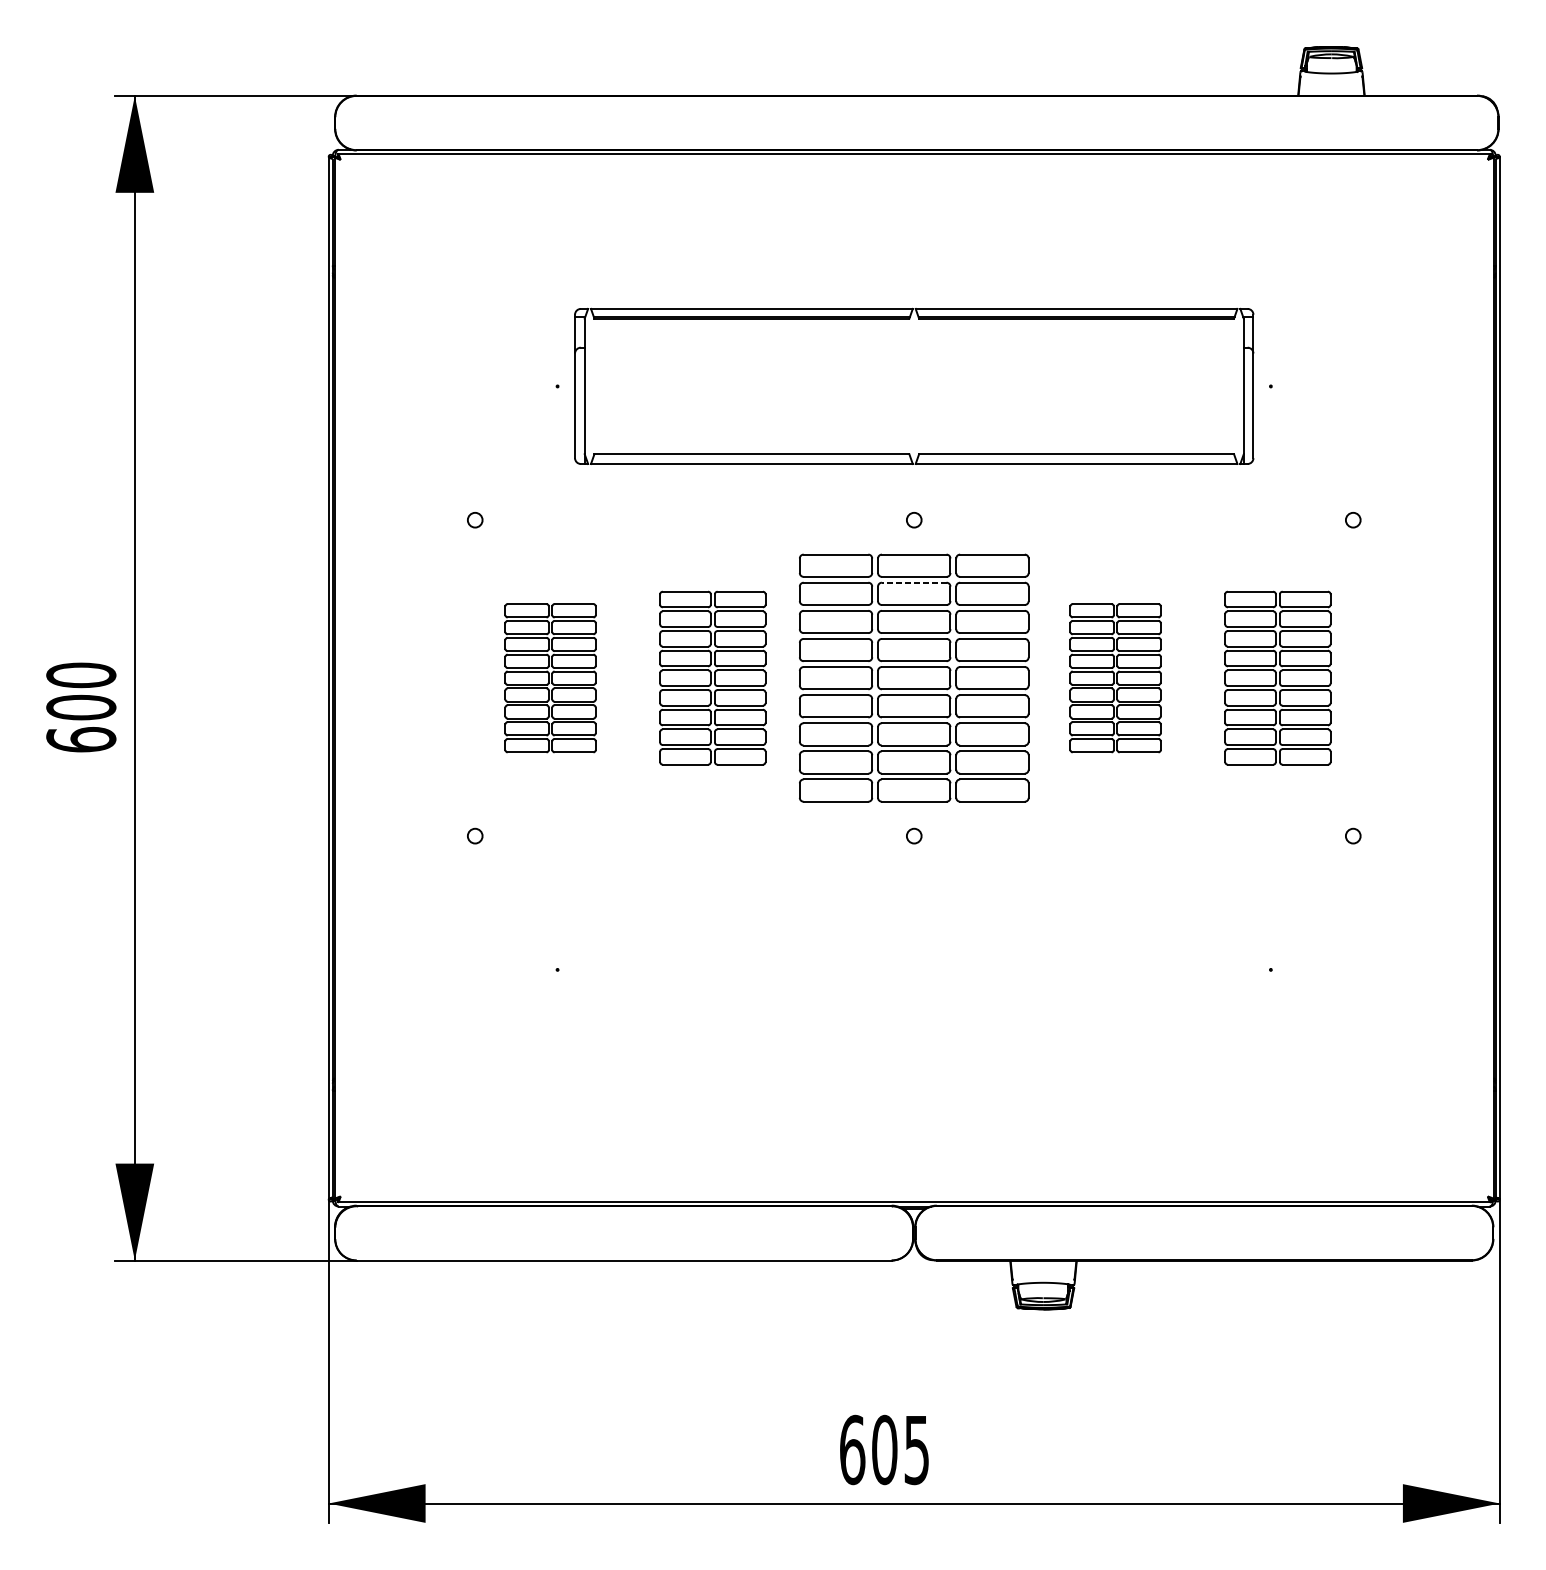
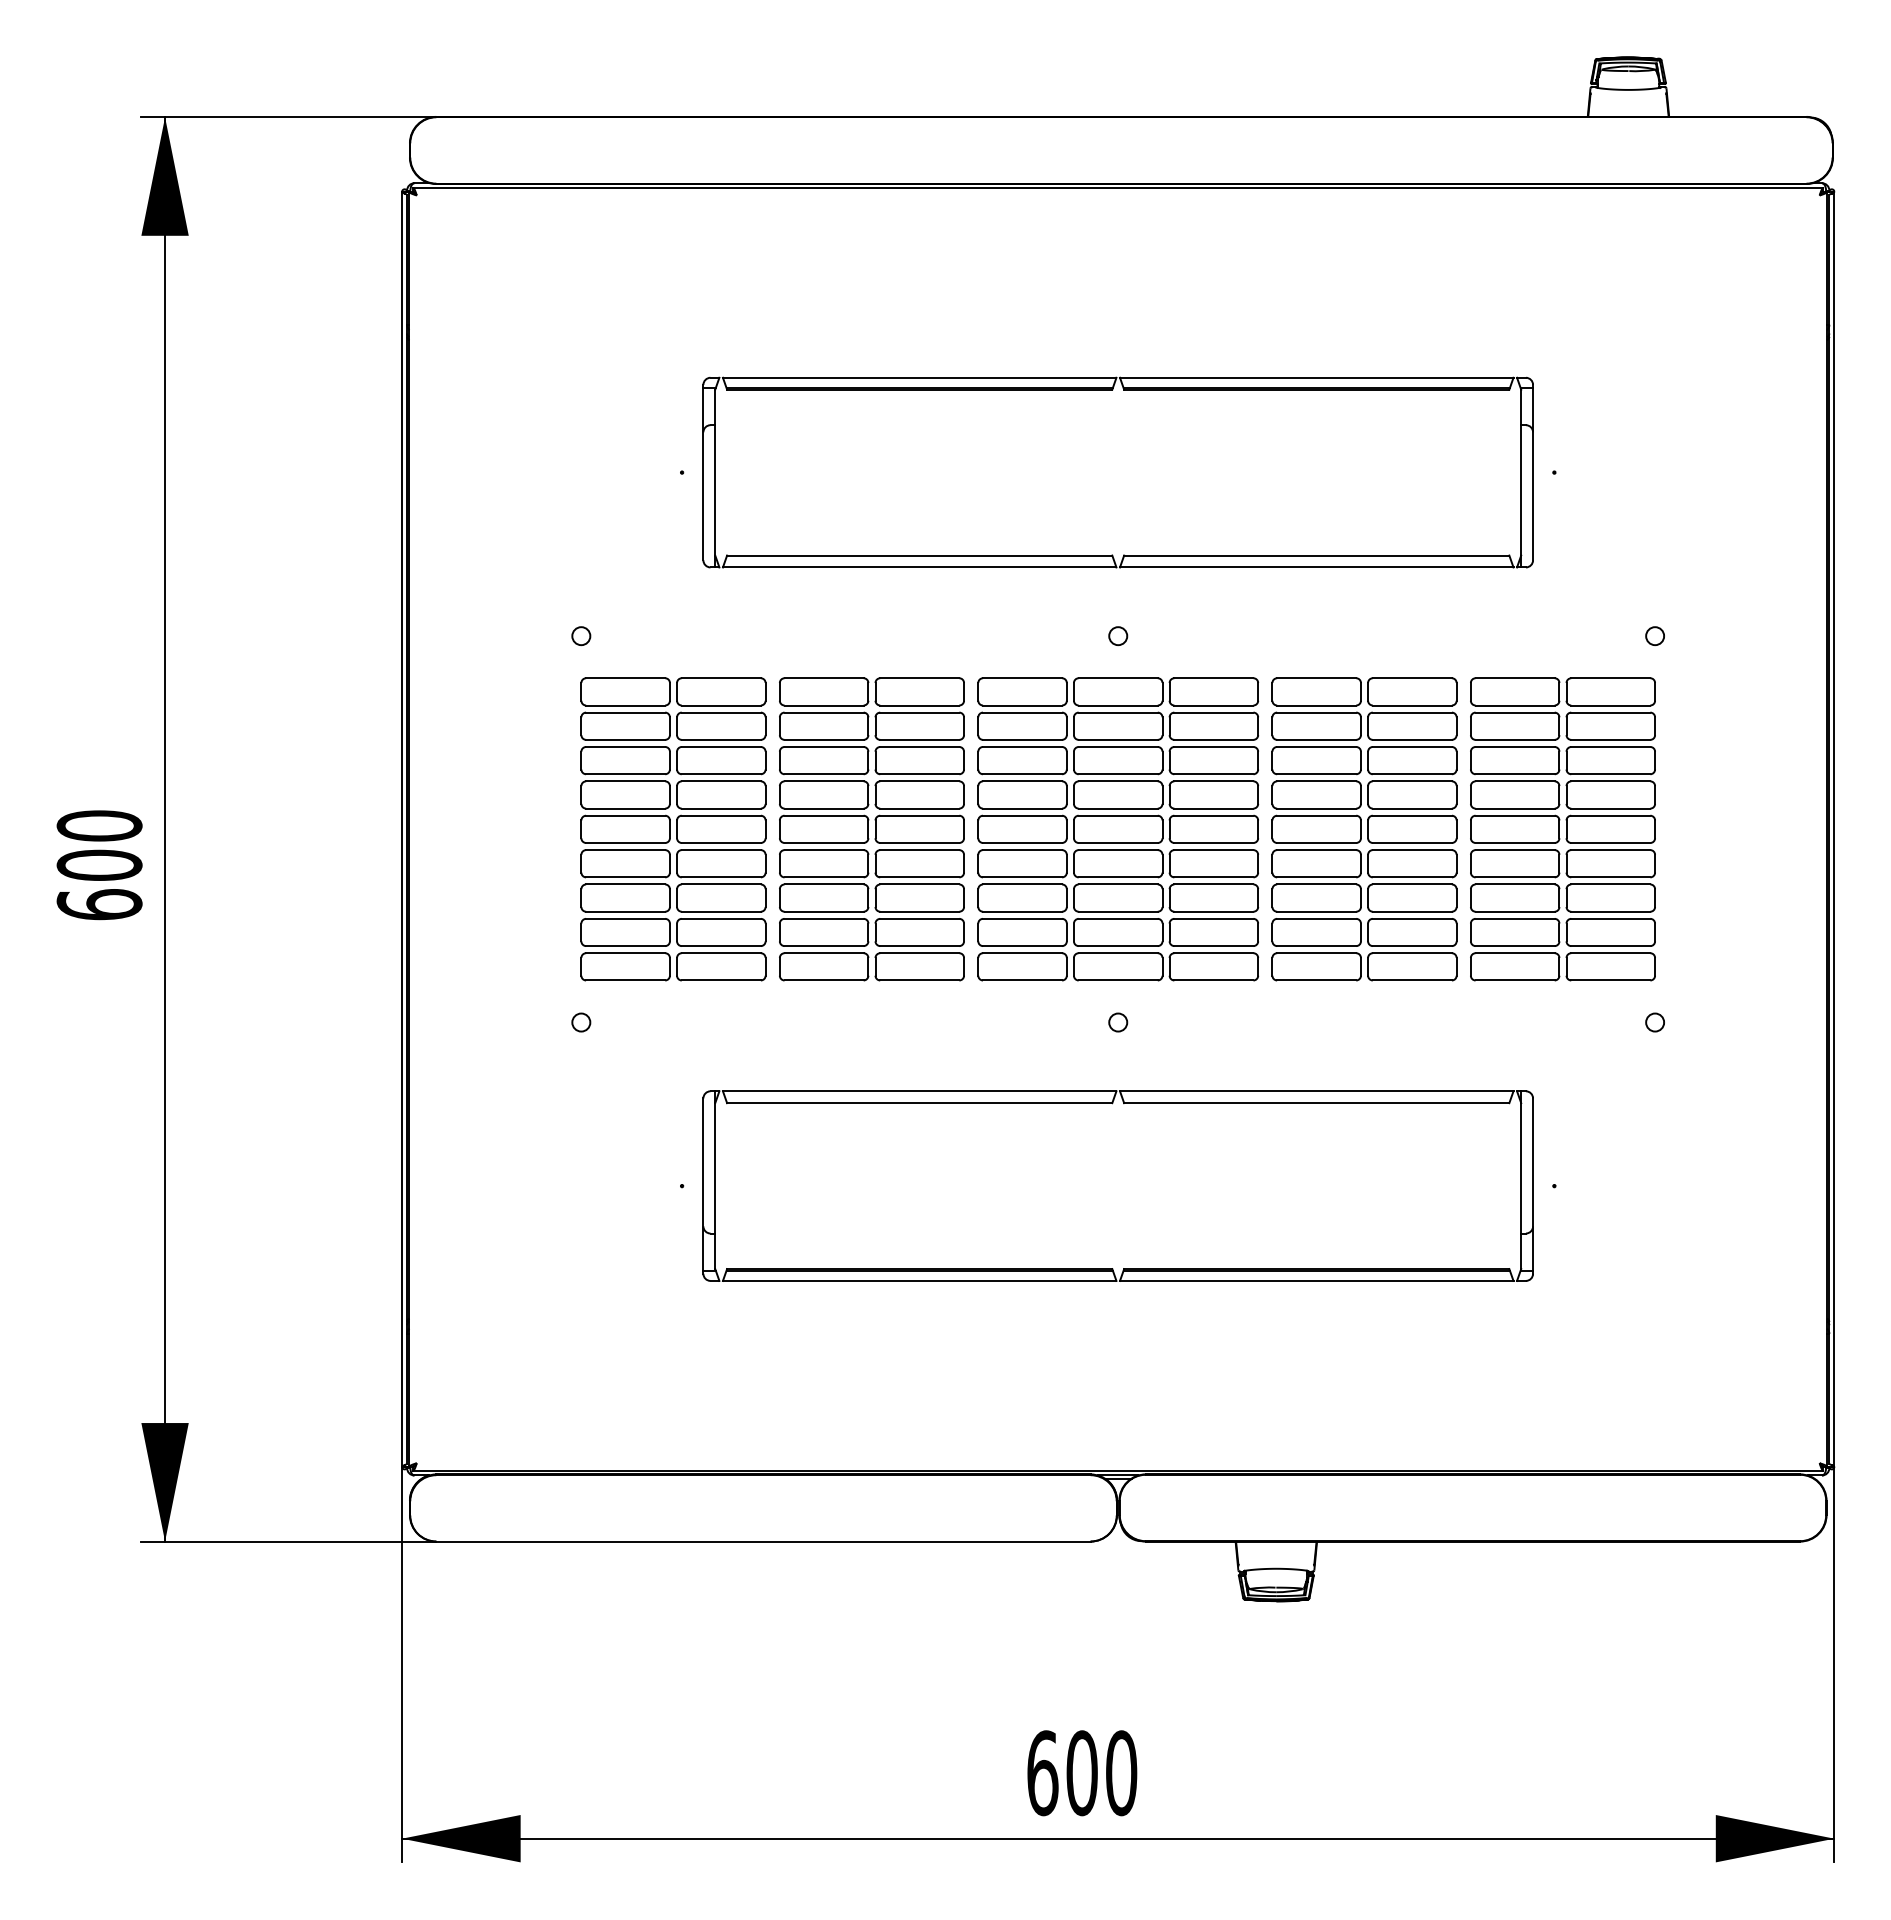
line: (914, 582) -> (1118, 712), dashed -> solid
part: (550, 678) -> (673, 829), size x1.67
part: (712, 678) -> (871, 829), size x1.43
part: (1115, 678) -> (1364, 829), size x1.67
part: (1277, 678) -> (1562, 829), size x1.43
part: (909, 903) -> (1112, 1104), added
text: (916, 1450) -> (1121, 1773), 605 -> 600

